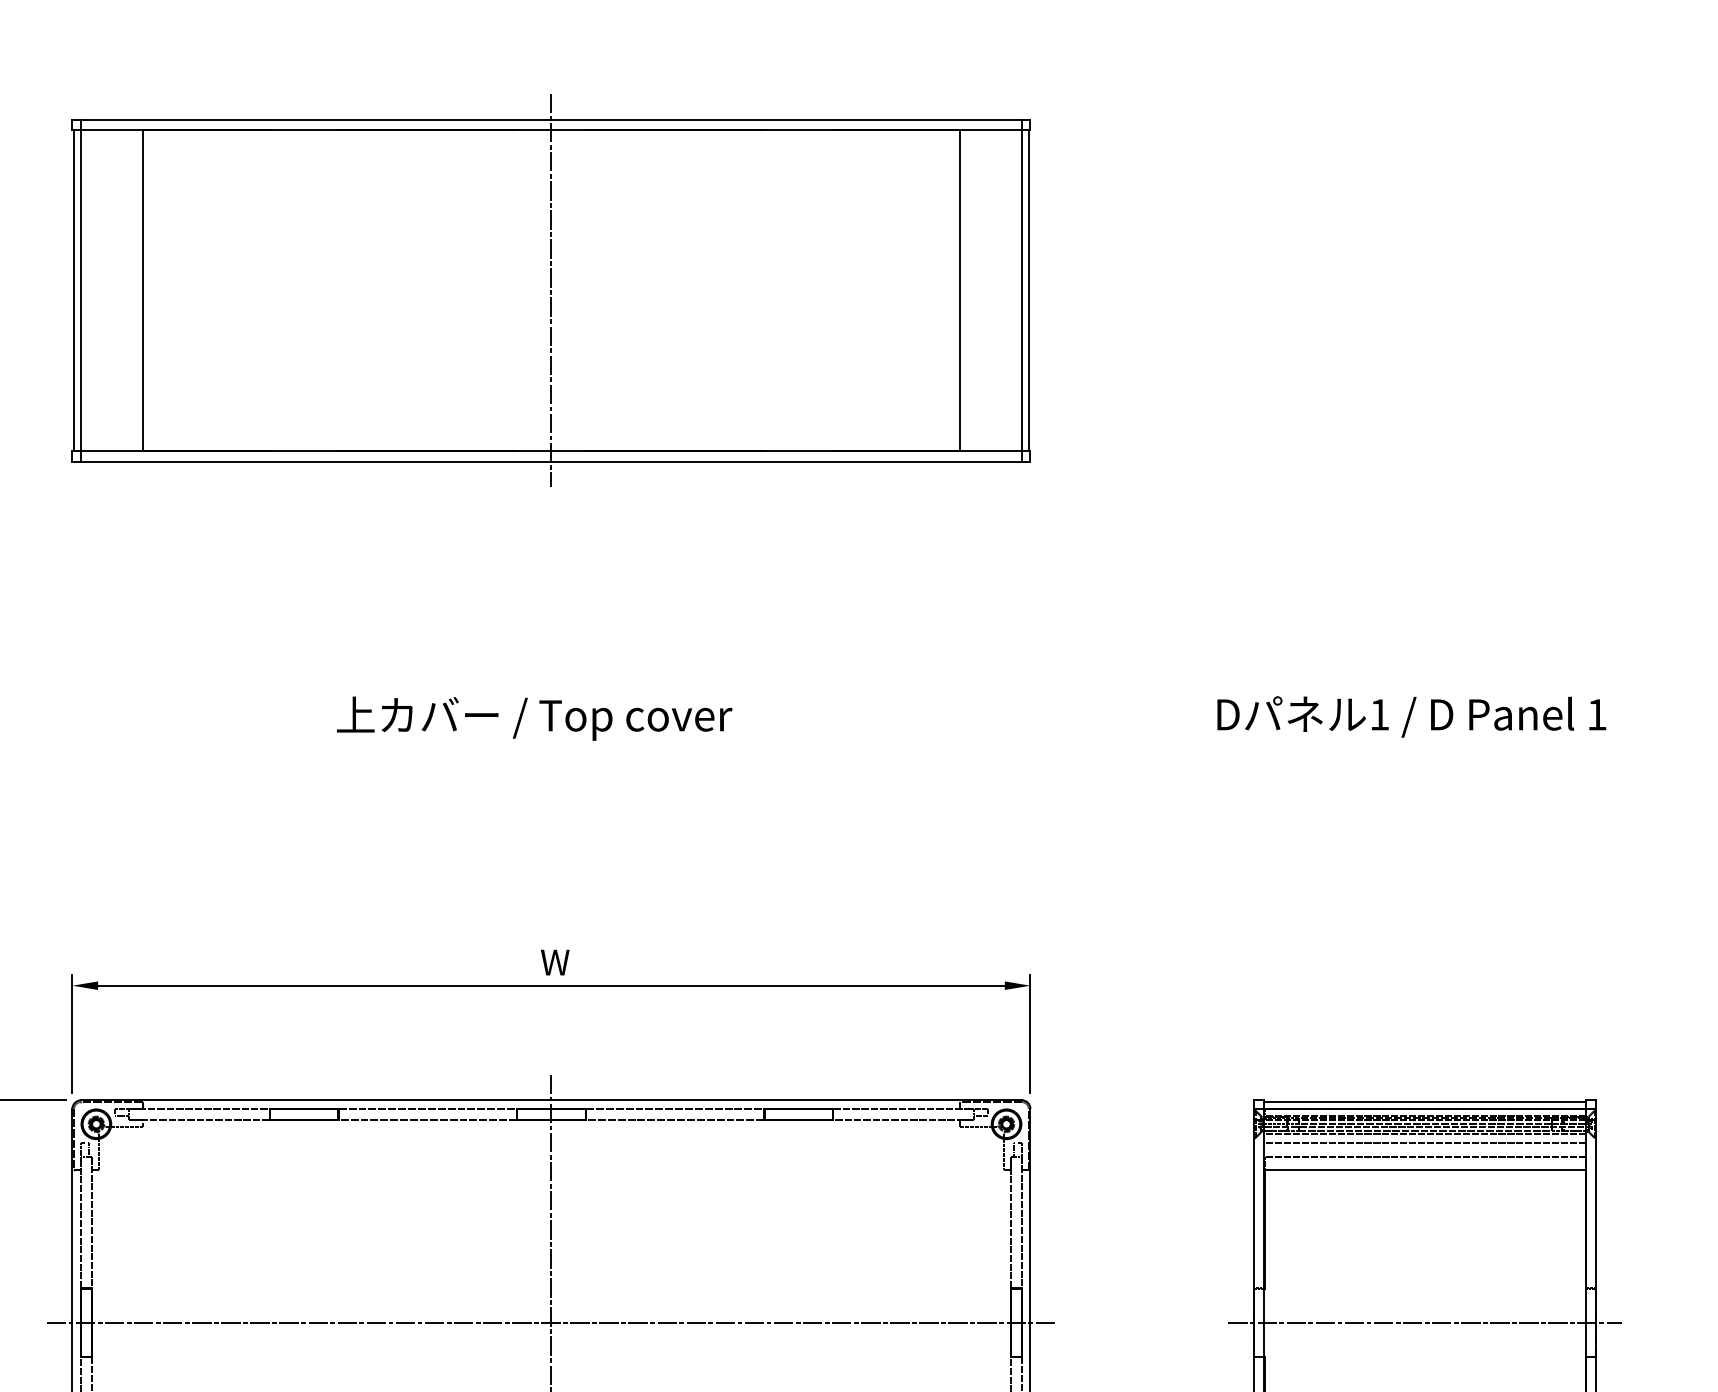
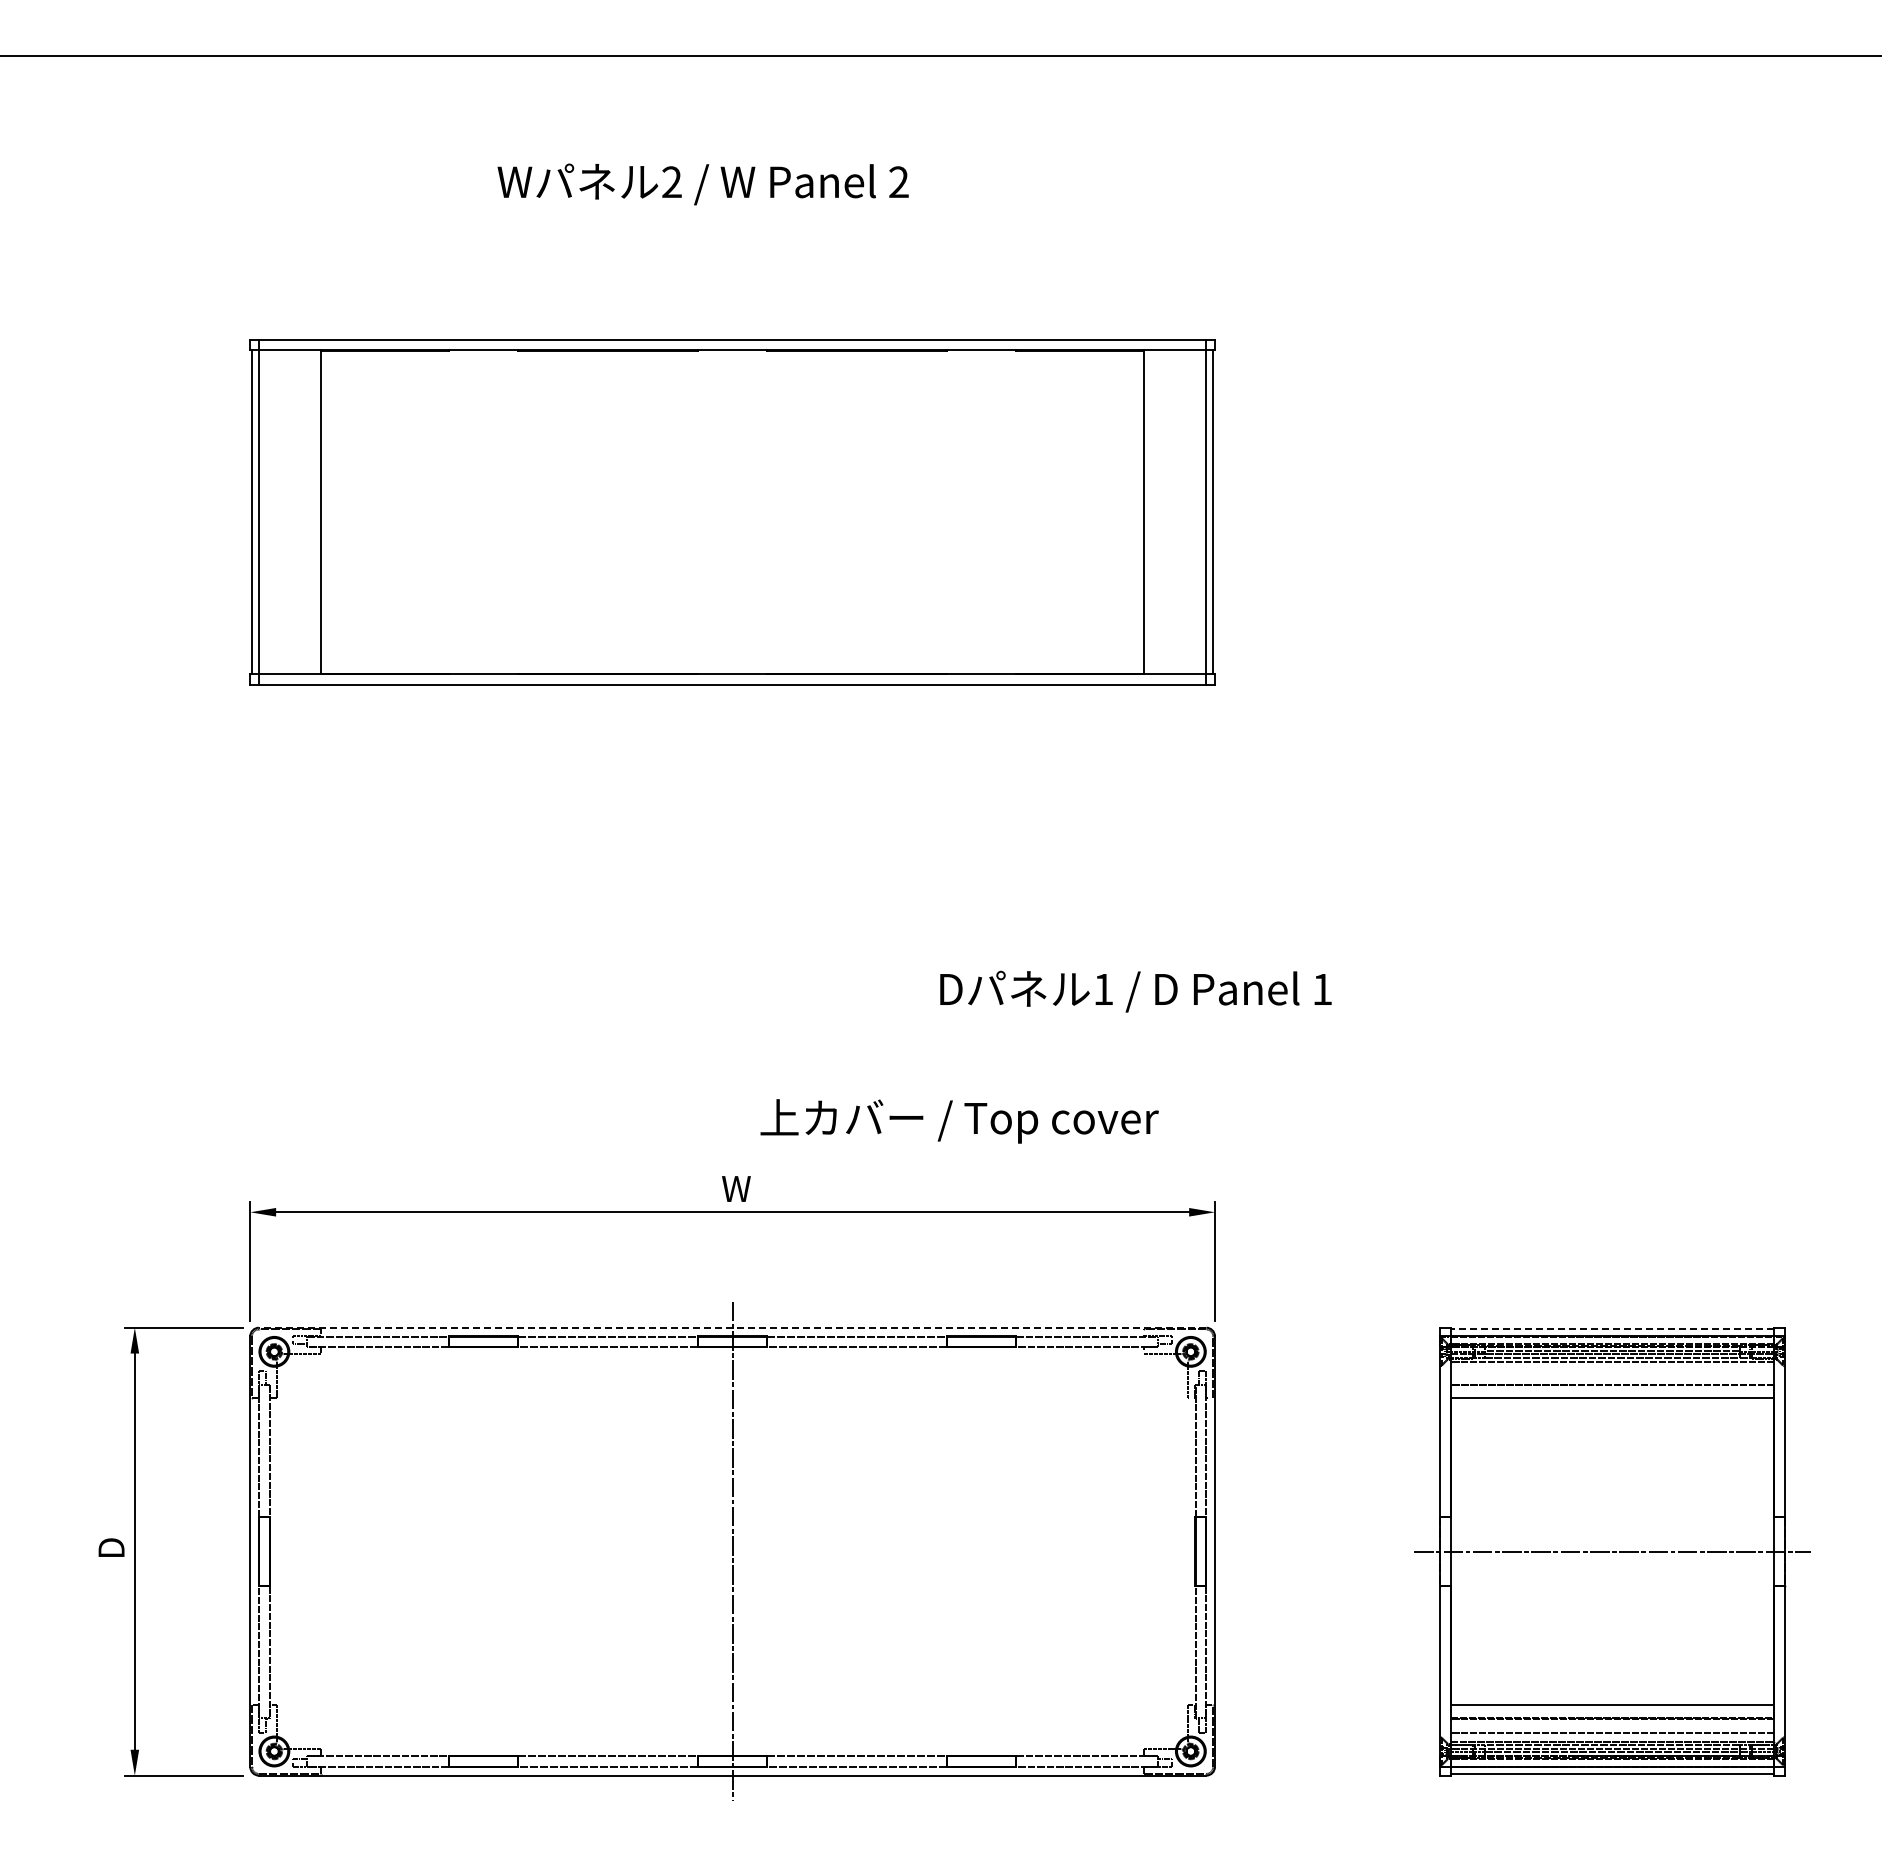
line: (551, 290) -> (732, 512), removed
text: (1411, 716) -> (1135, 991), moved
text: (534, 718) -> (959, 1121), moved
line: (551, 1100) -> (732, 1327), solid -> dashed
line: (1425, 1102) -> (1612, 1329), solid -> dashed
line: (1425, 1142) -> (1612, 1370), removed
line: (551, 1322) -> (732, 1551), removed

